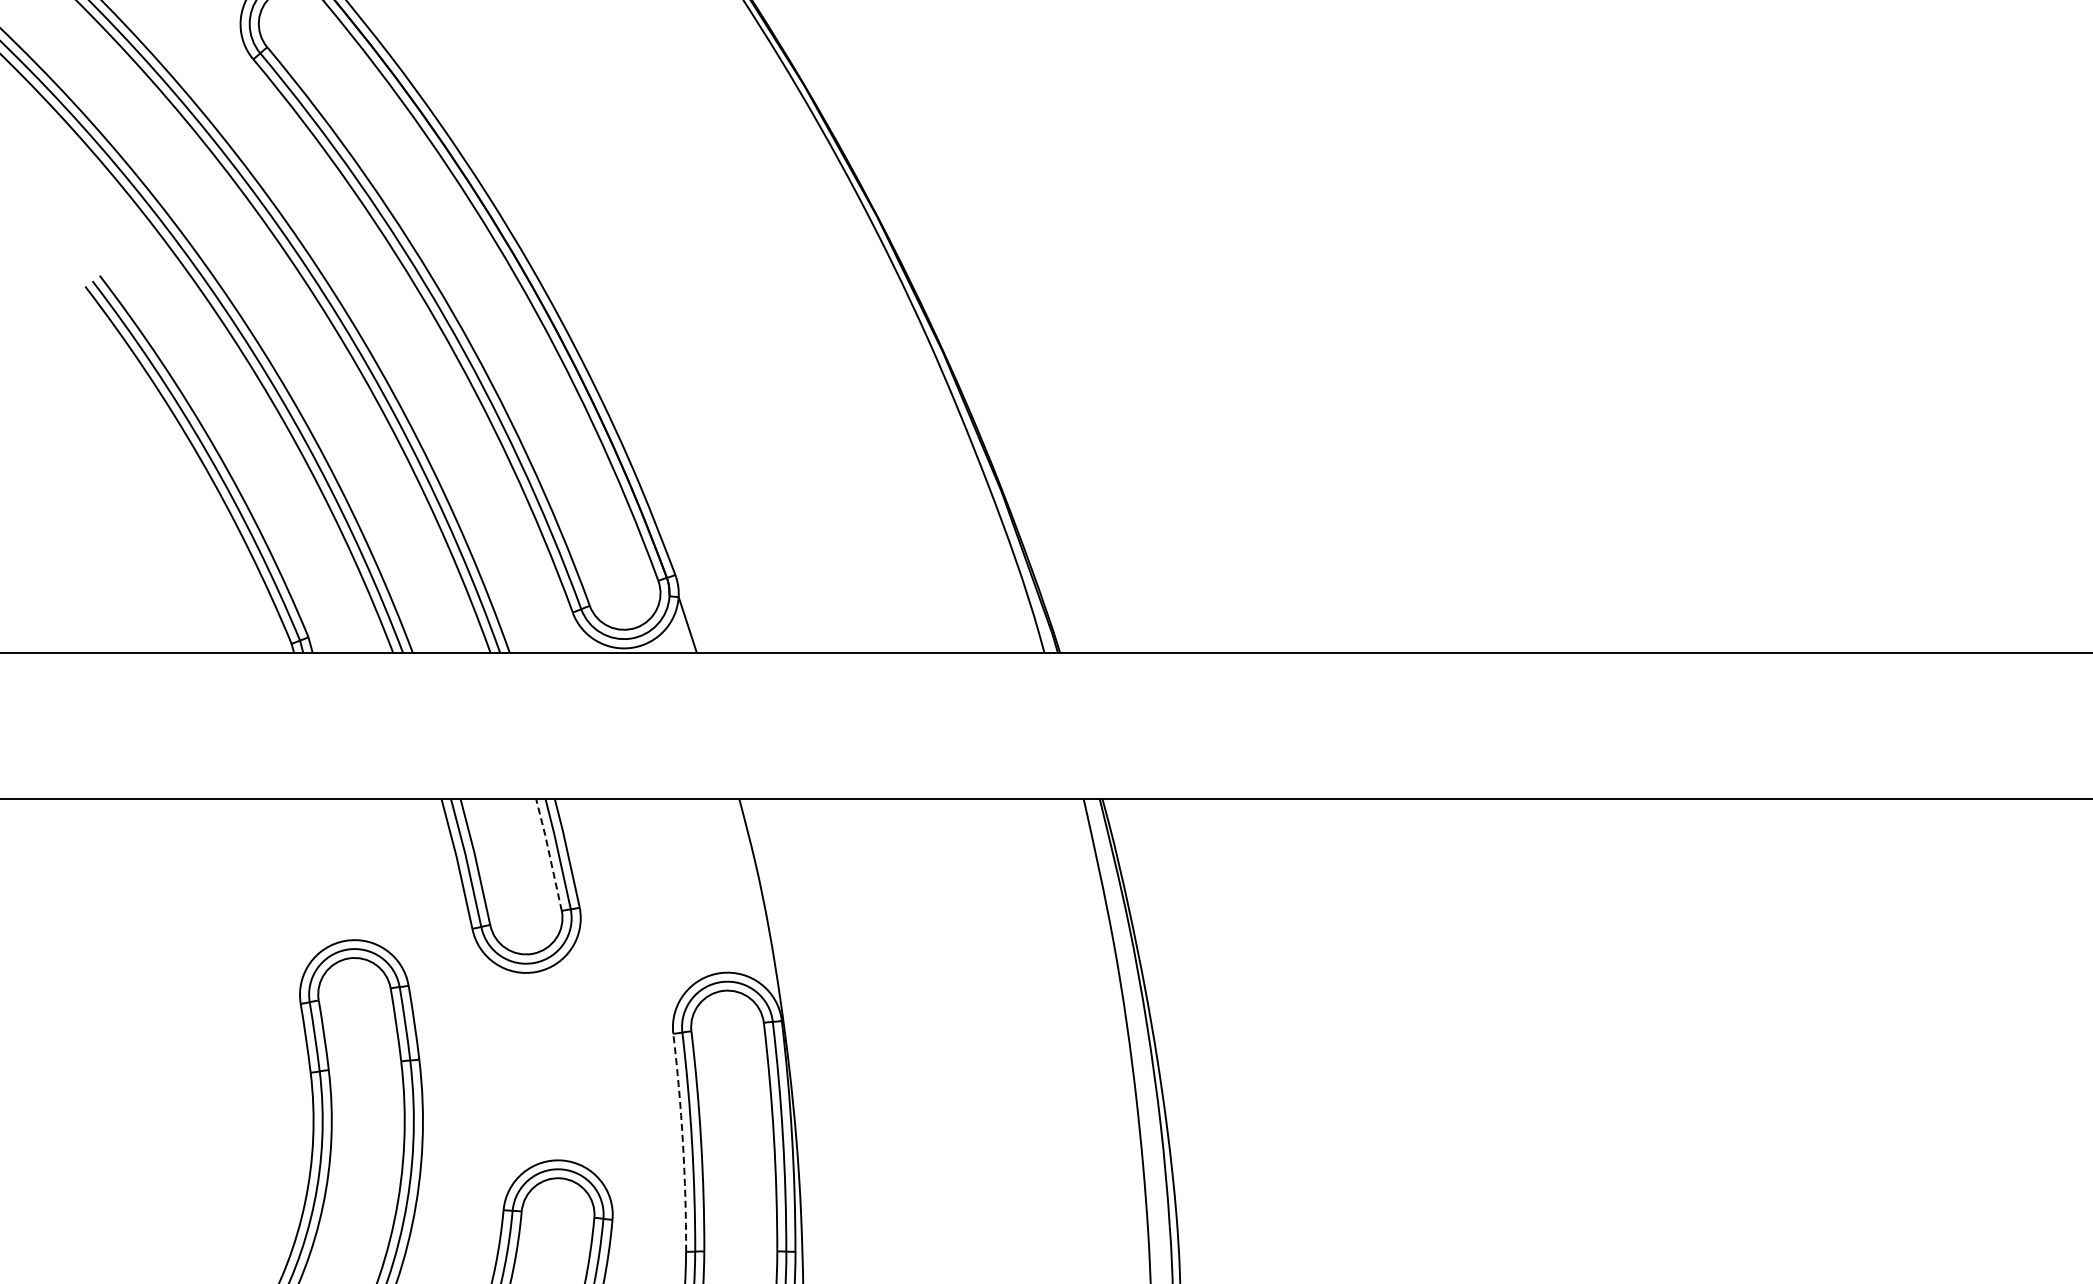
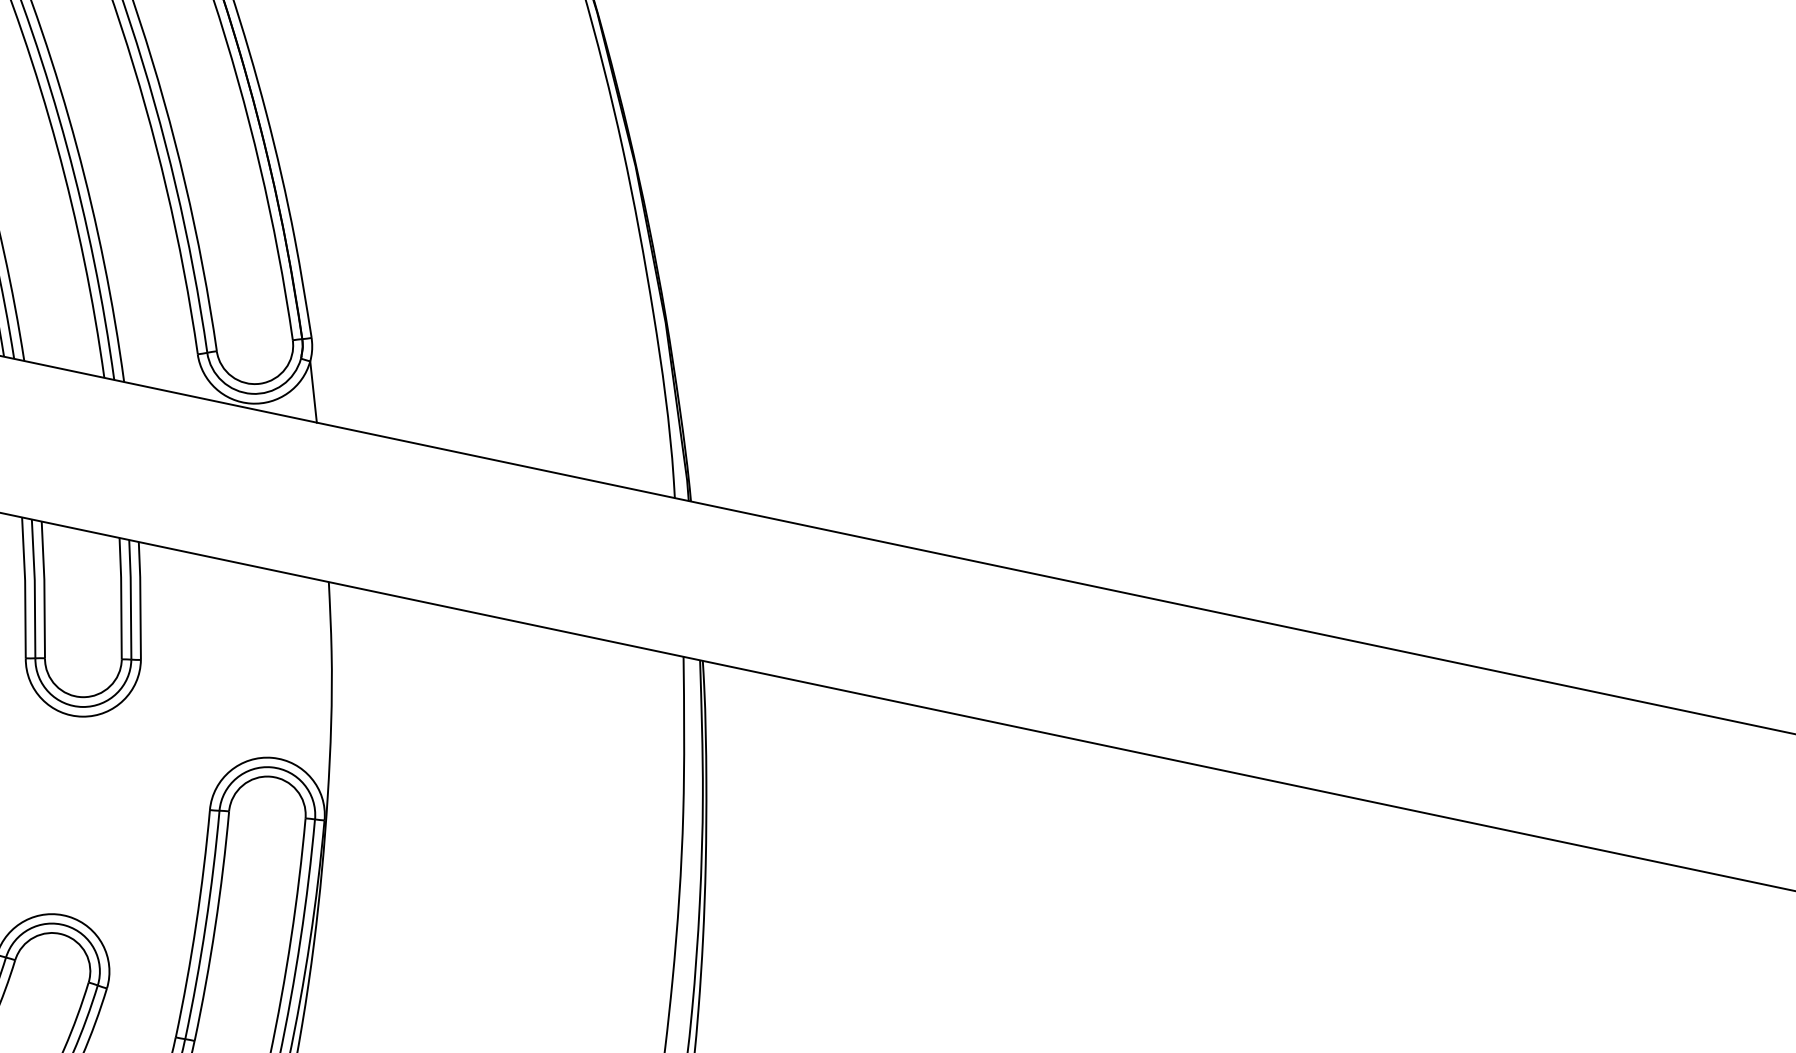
line: (549, 853) -> (121, 597), dashed -> solid
arc: (682, 1142) -> (195, 924), dashed -> solid

